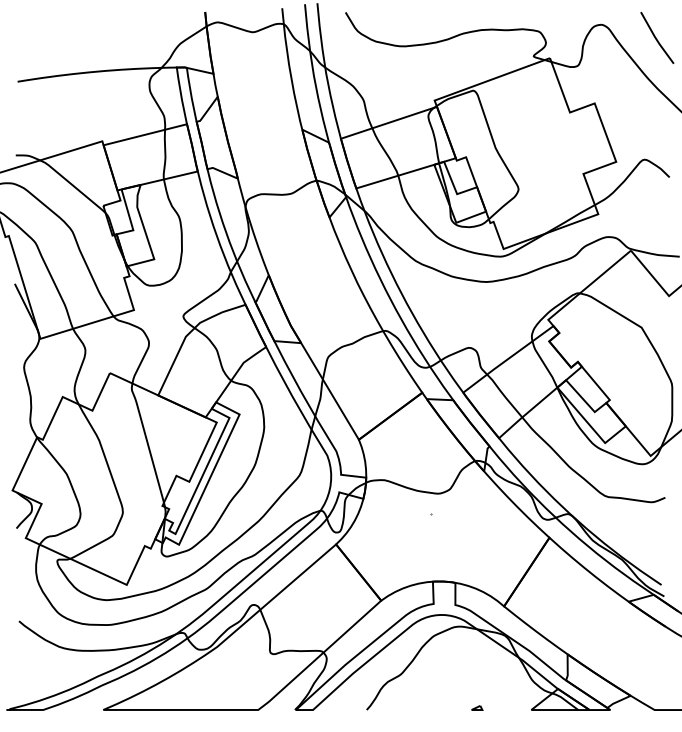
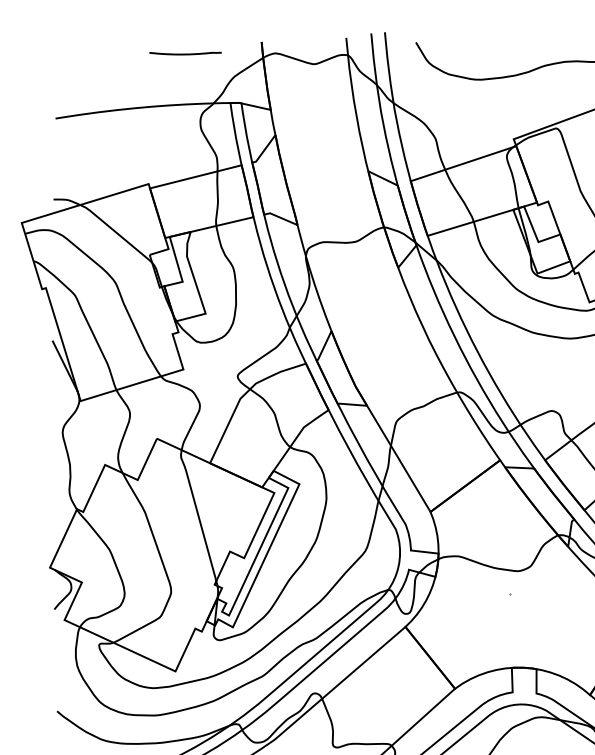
curve: (135, 22) -> (185, 53), added

